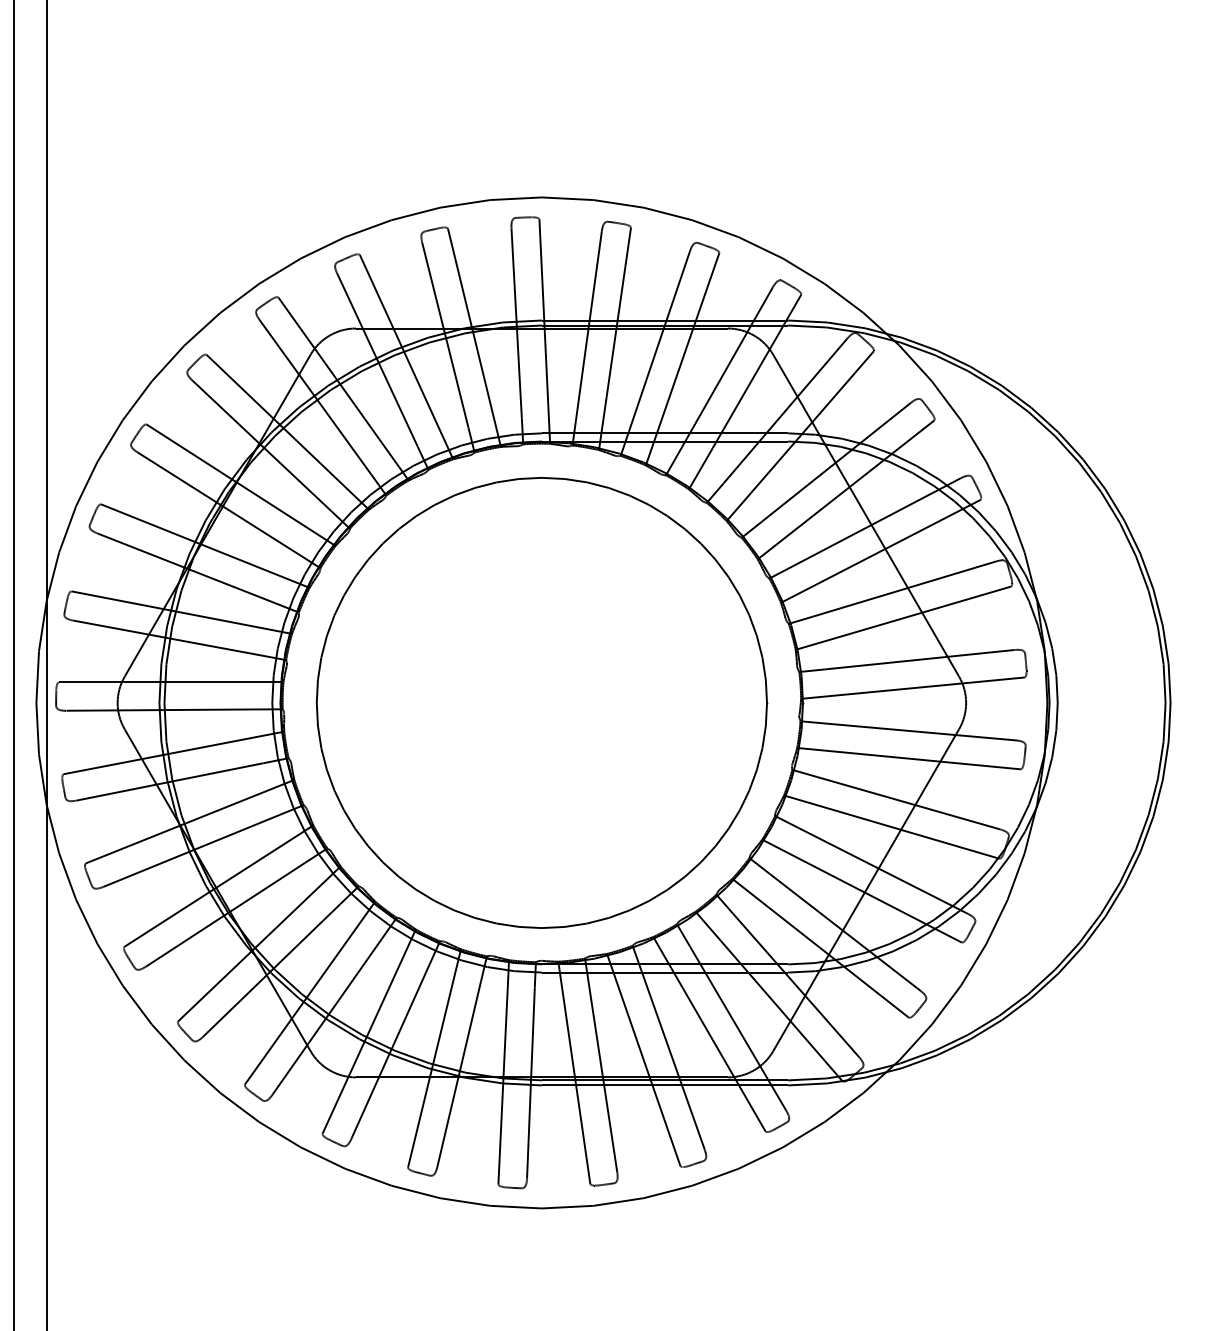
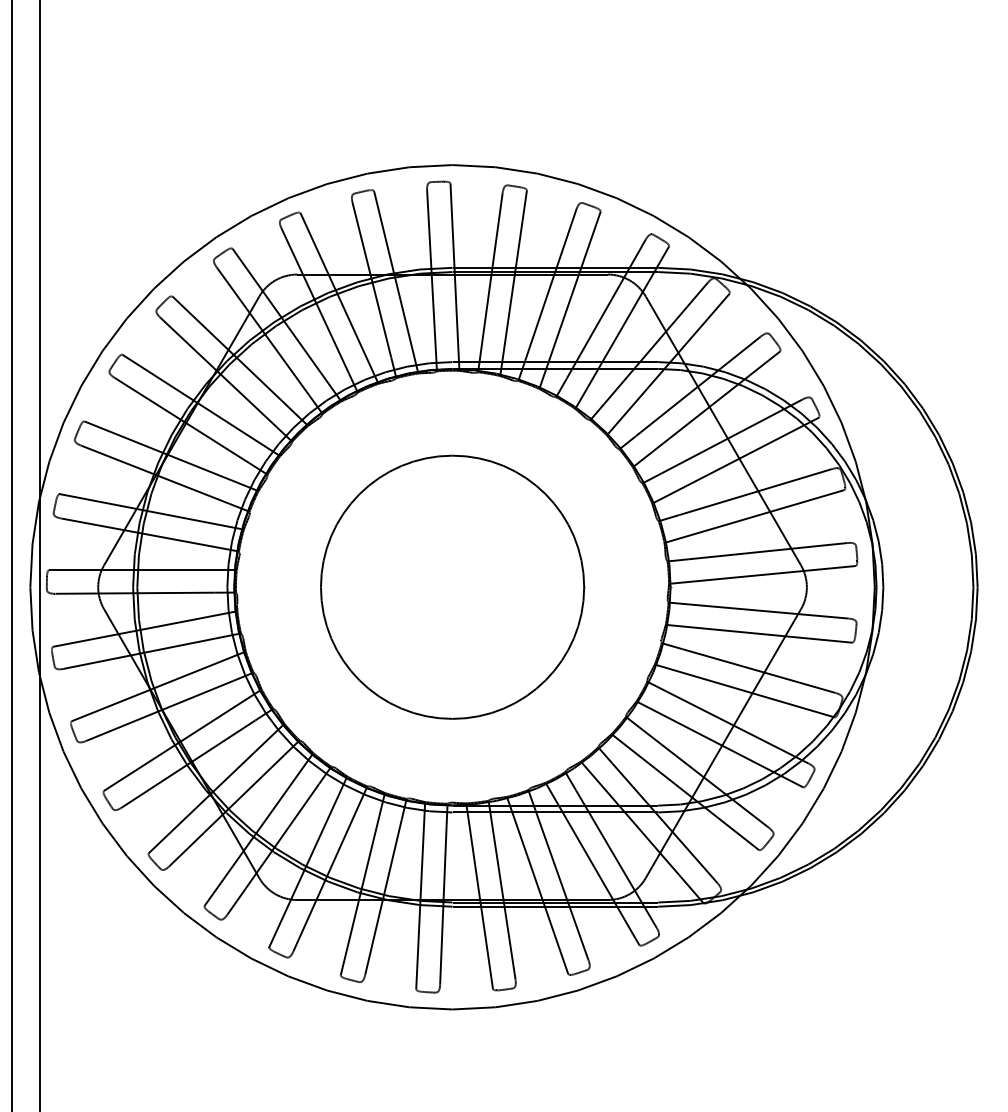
part: (541, 702) -> (452, 586), size x0.7

